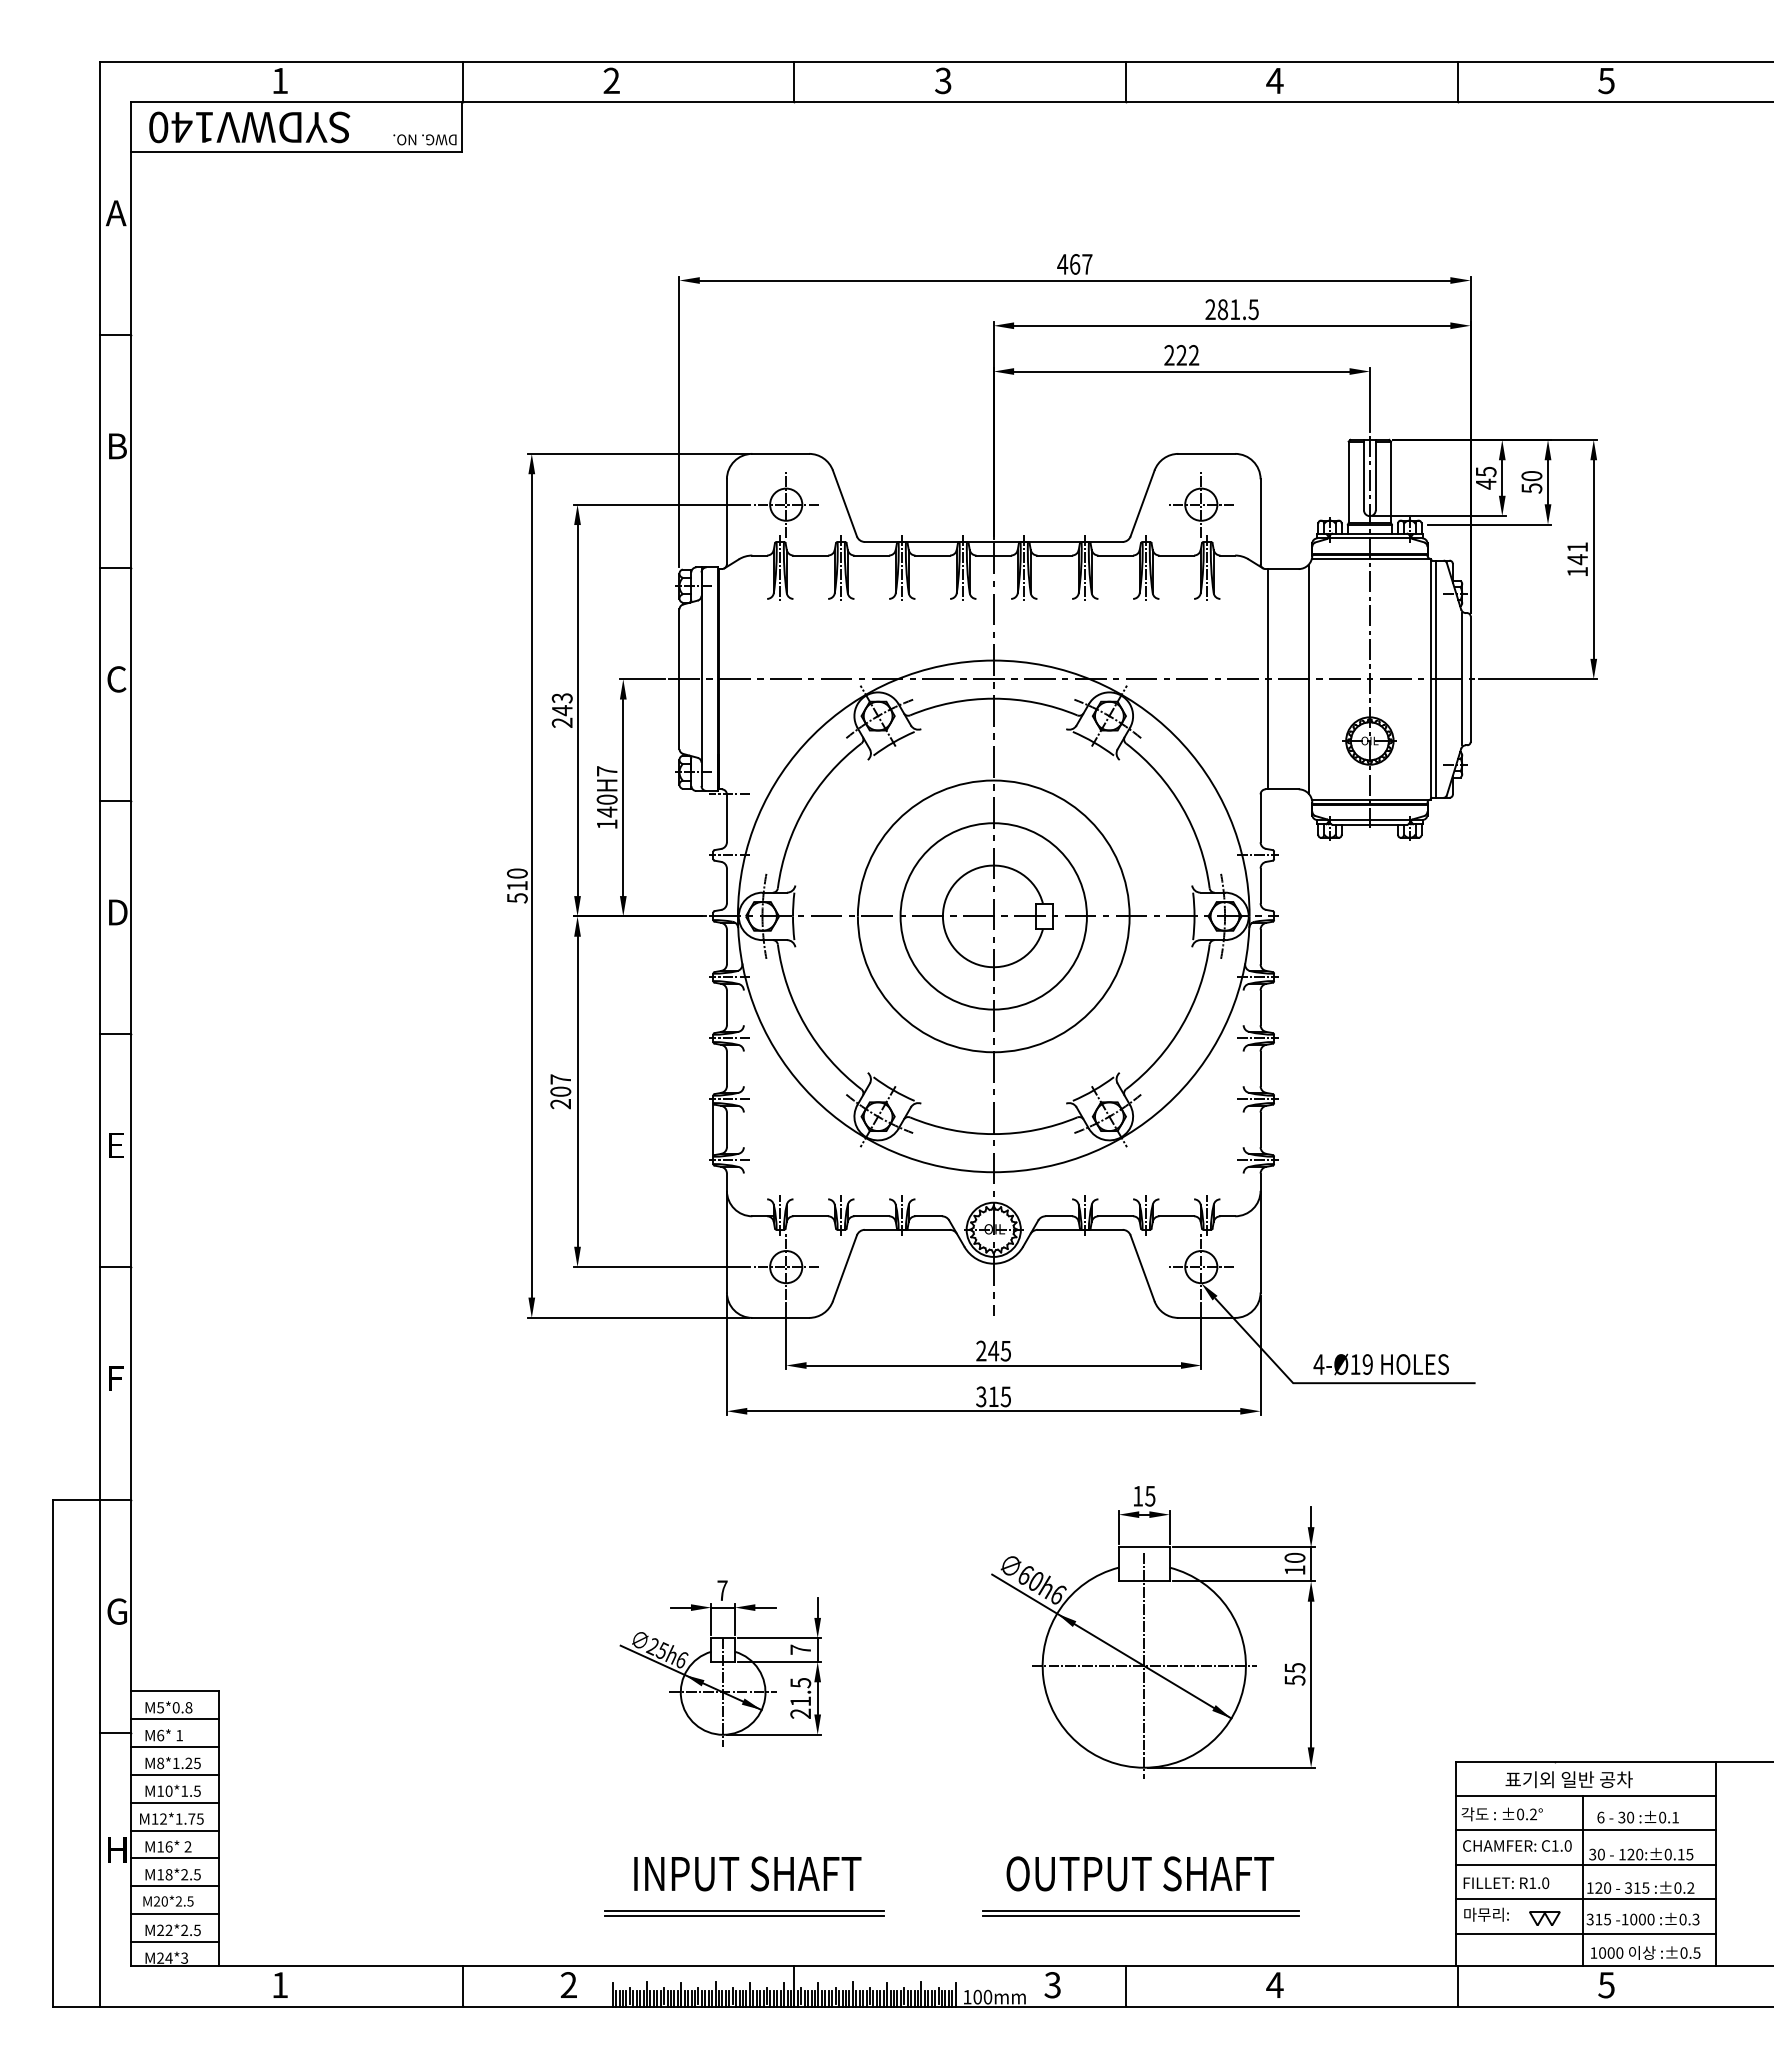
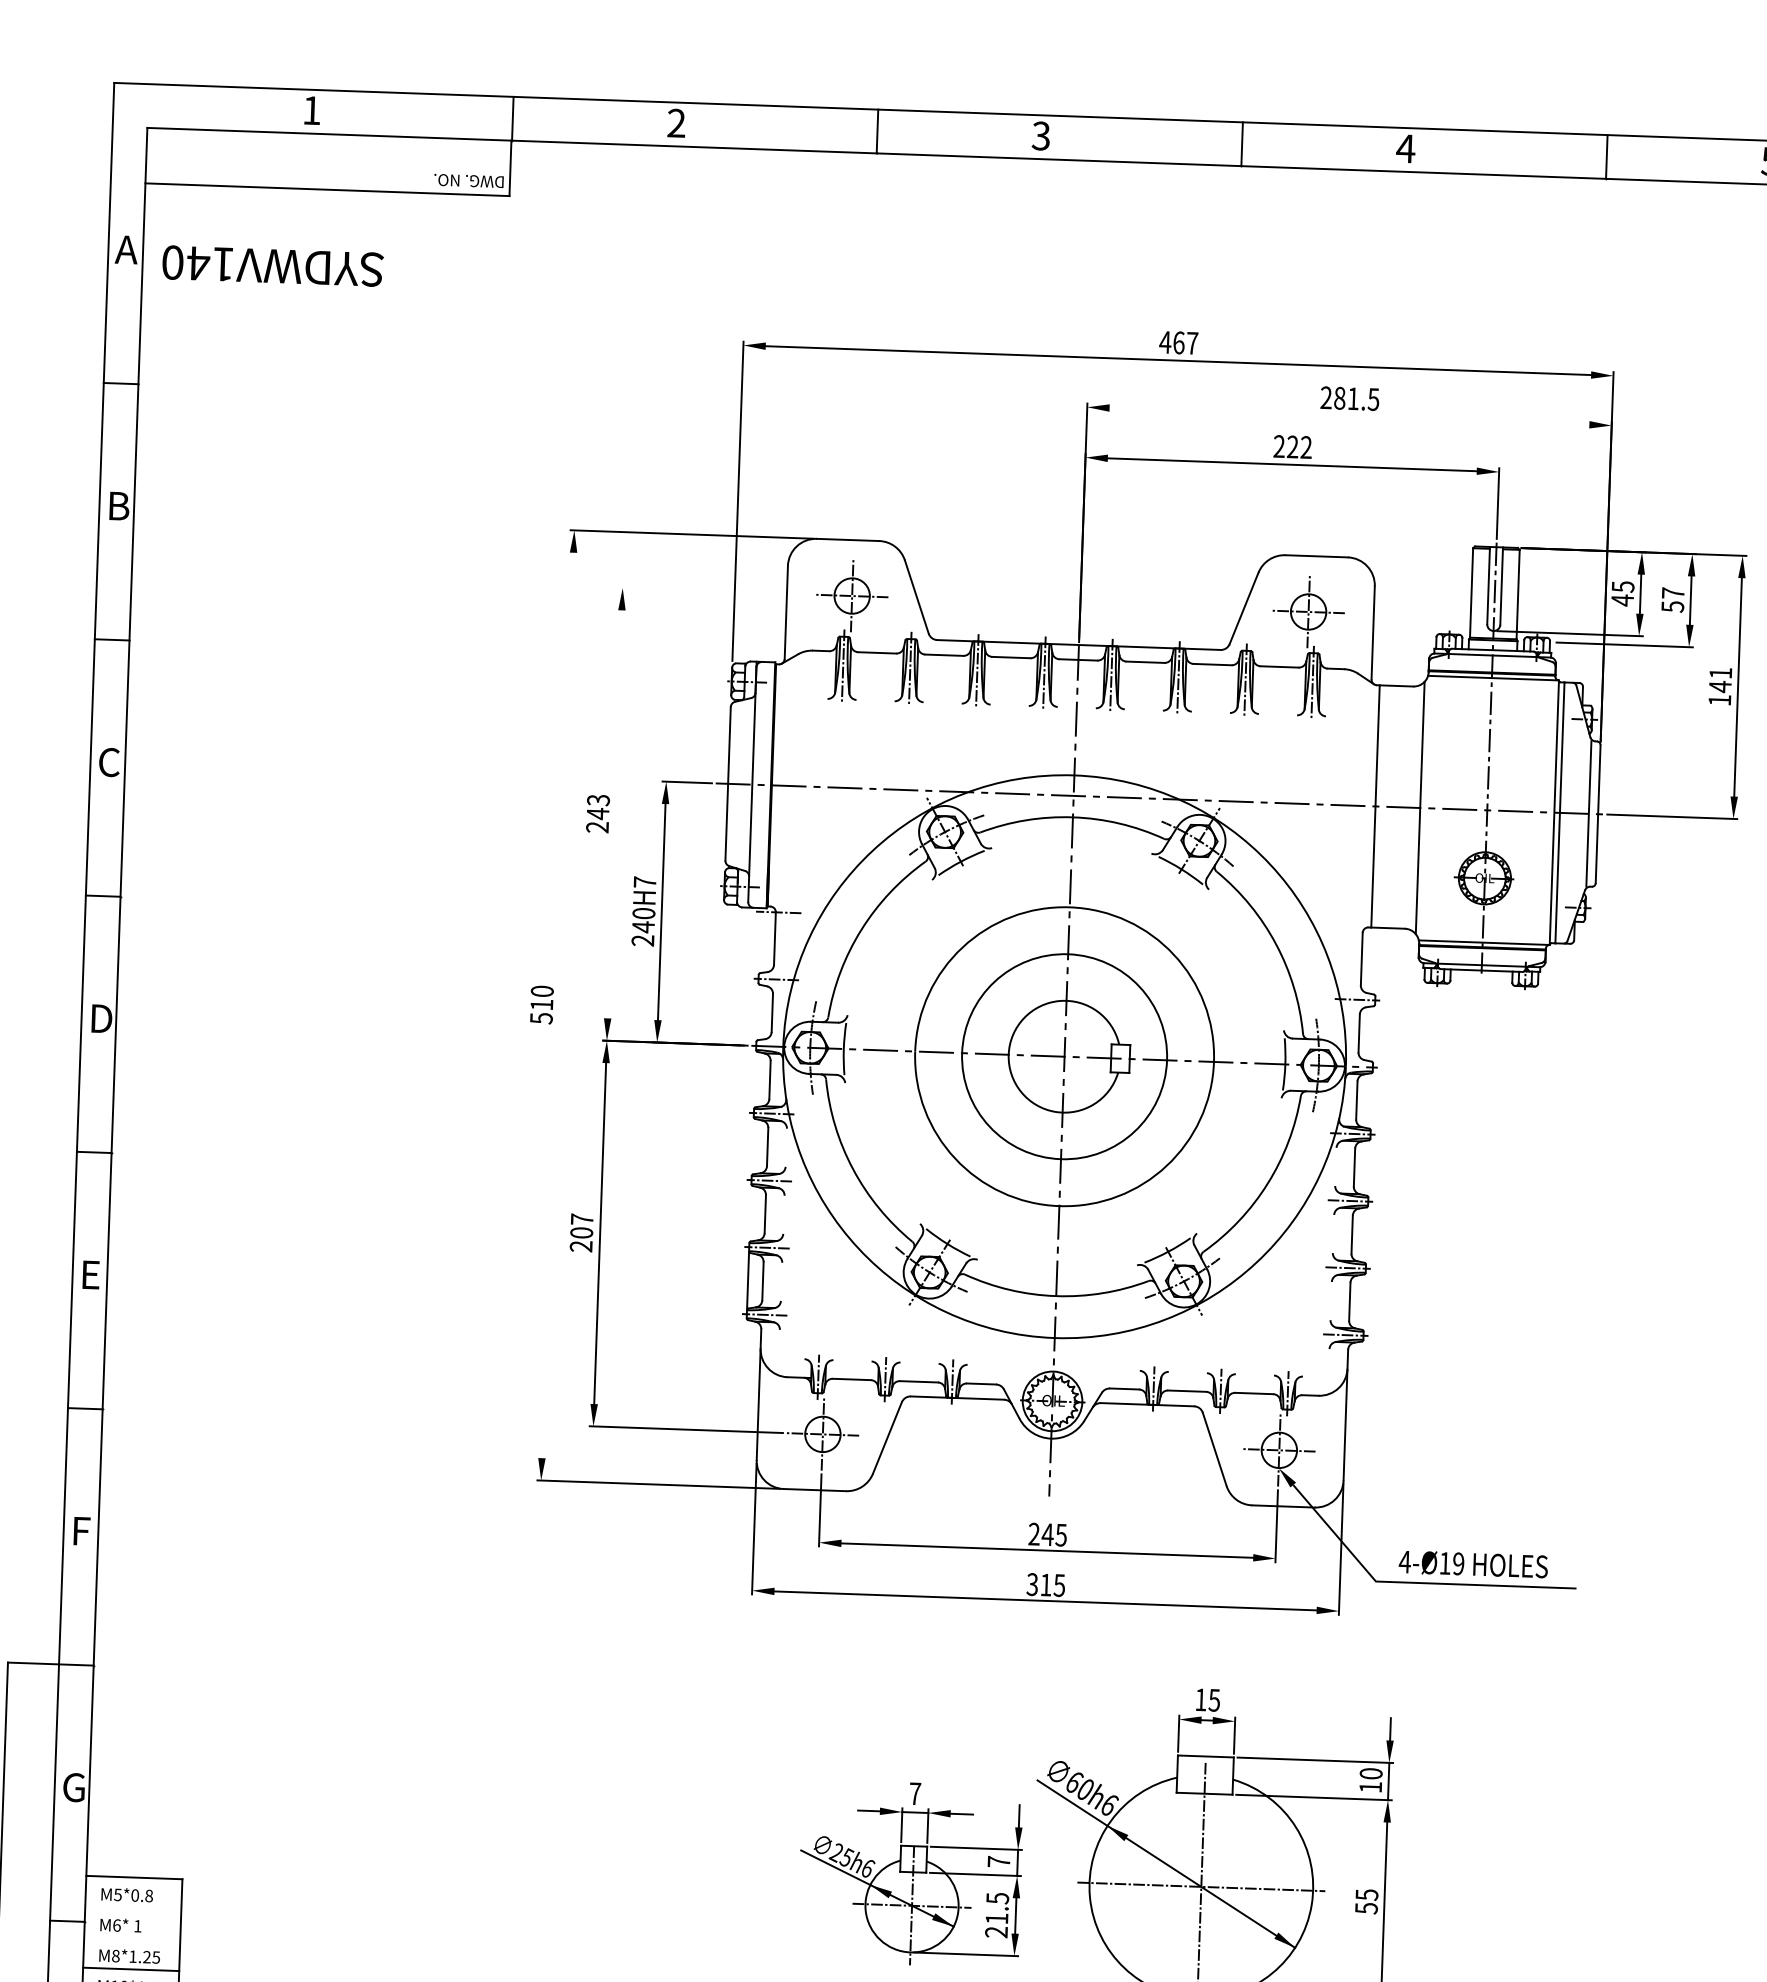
text: (249, 127) -> (272, 266), moved
line: (1232, 325) -> (1349, 416), removed
text: (1531, 476) -> (1672, 593), 50 -> 57
line: (661, 504) -> (715, 591), removed
line: (577, 710) -> (614, 814), removed
text: (606, 824) -> (642, 940), 140H7 -> 240H7
line: (531, 885) -> (557, 1005), removed
part: (720, 1663) -> (910, 1873), moved
line: (174, 1719) -> (132, 1908), removed
line: (174, 1747) -> (131, 1939), removed

